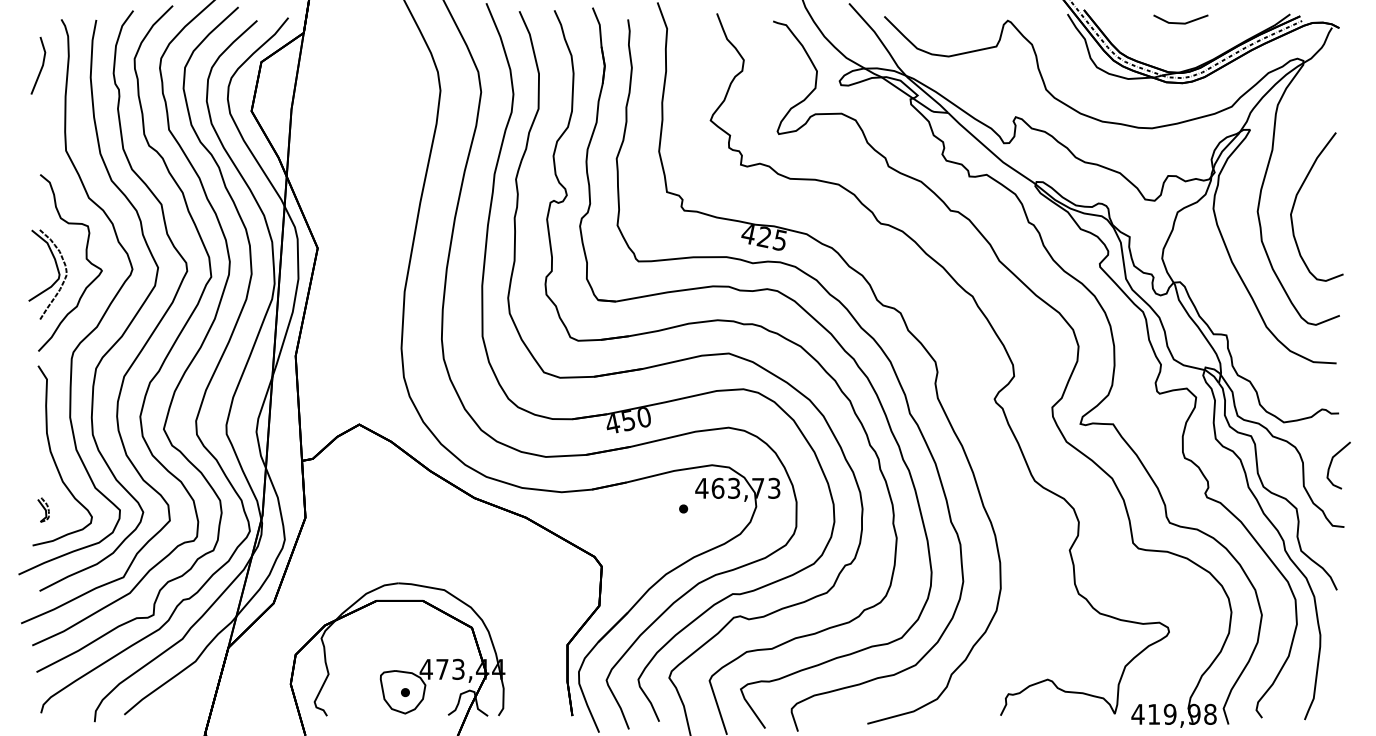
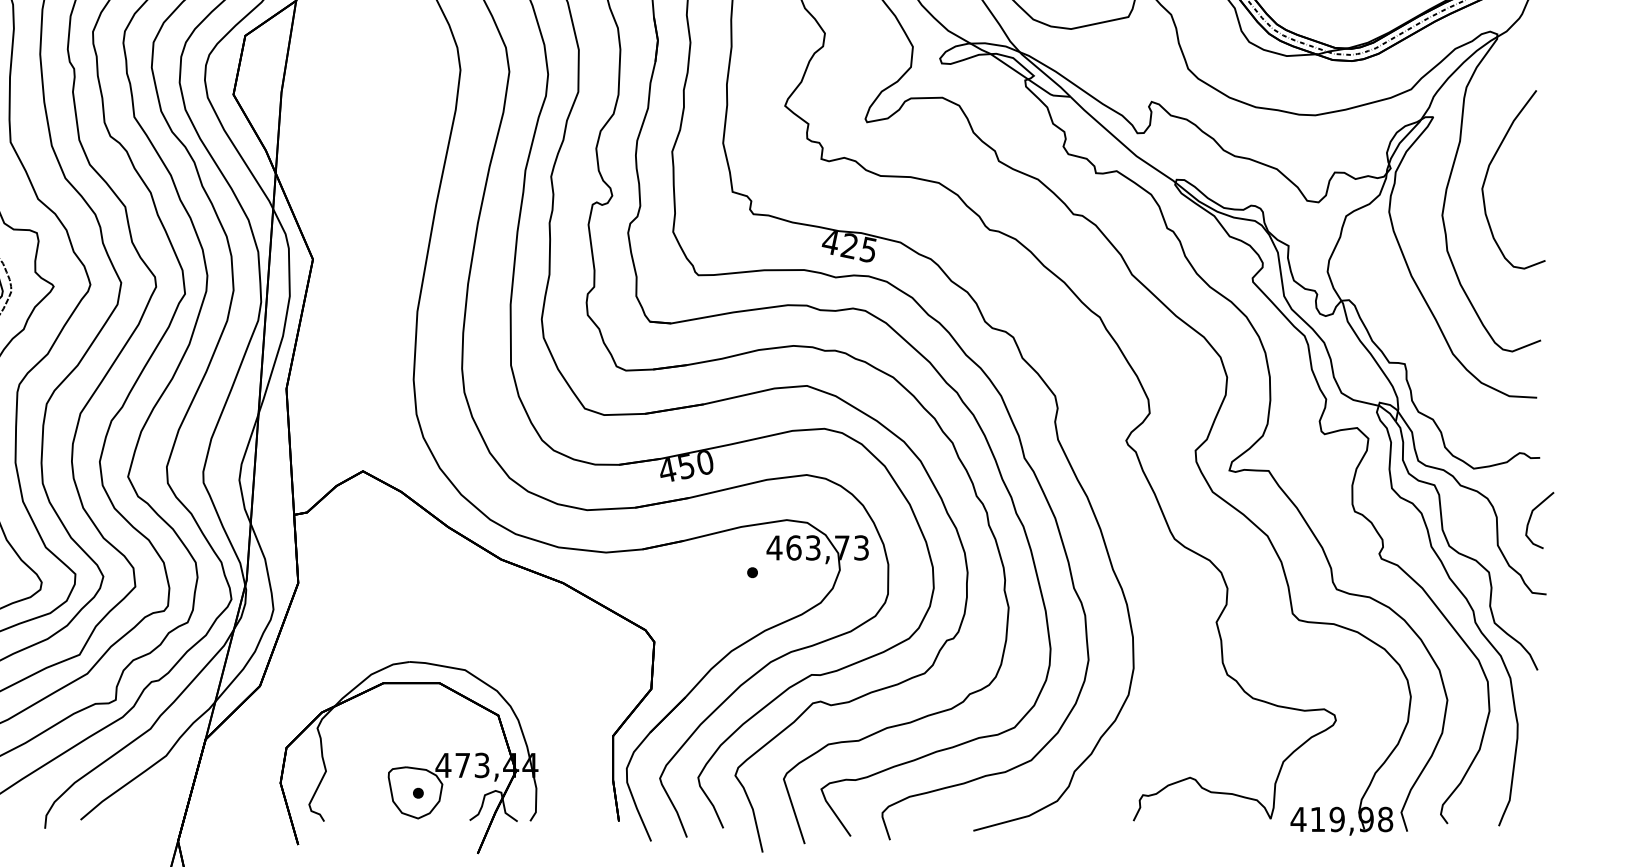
curve: (1296, 199) -> (1488, 170), moved

